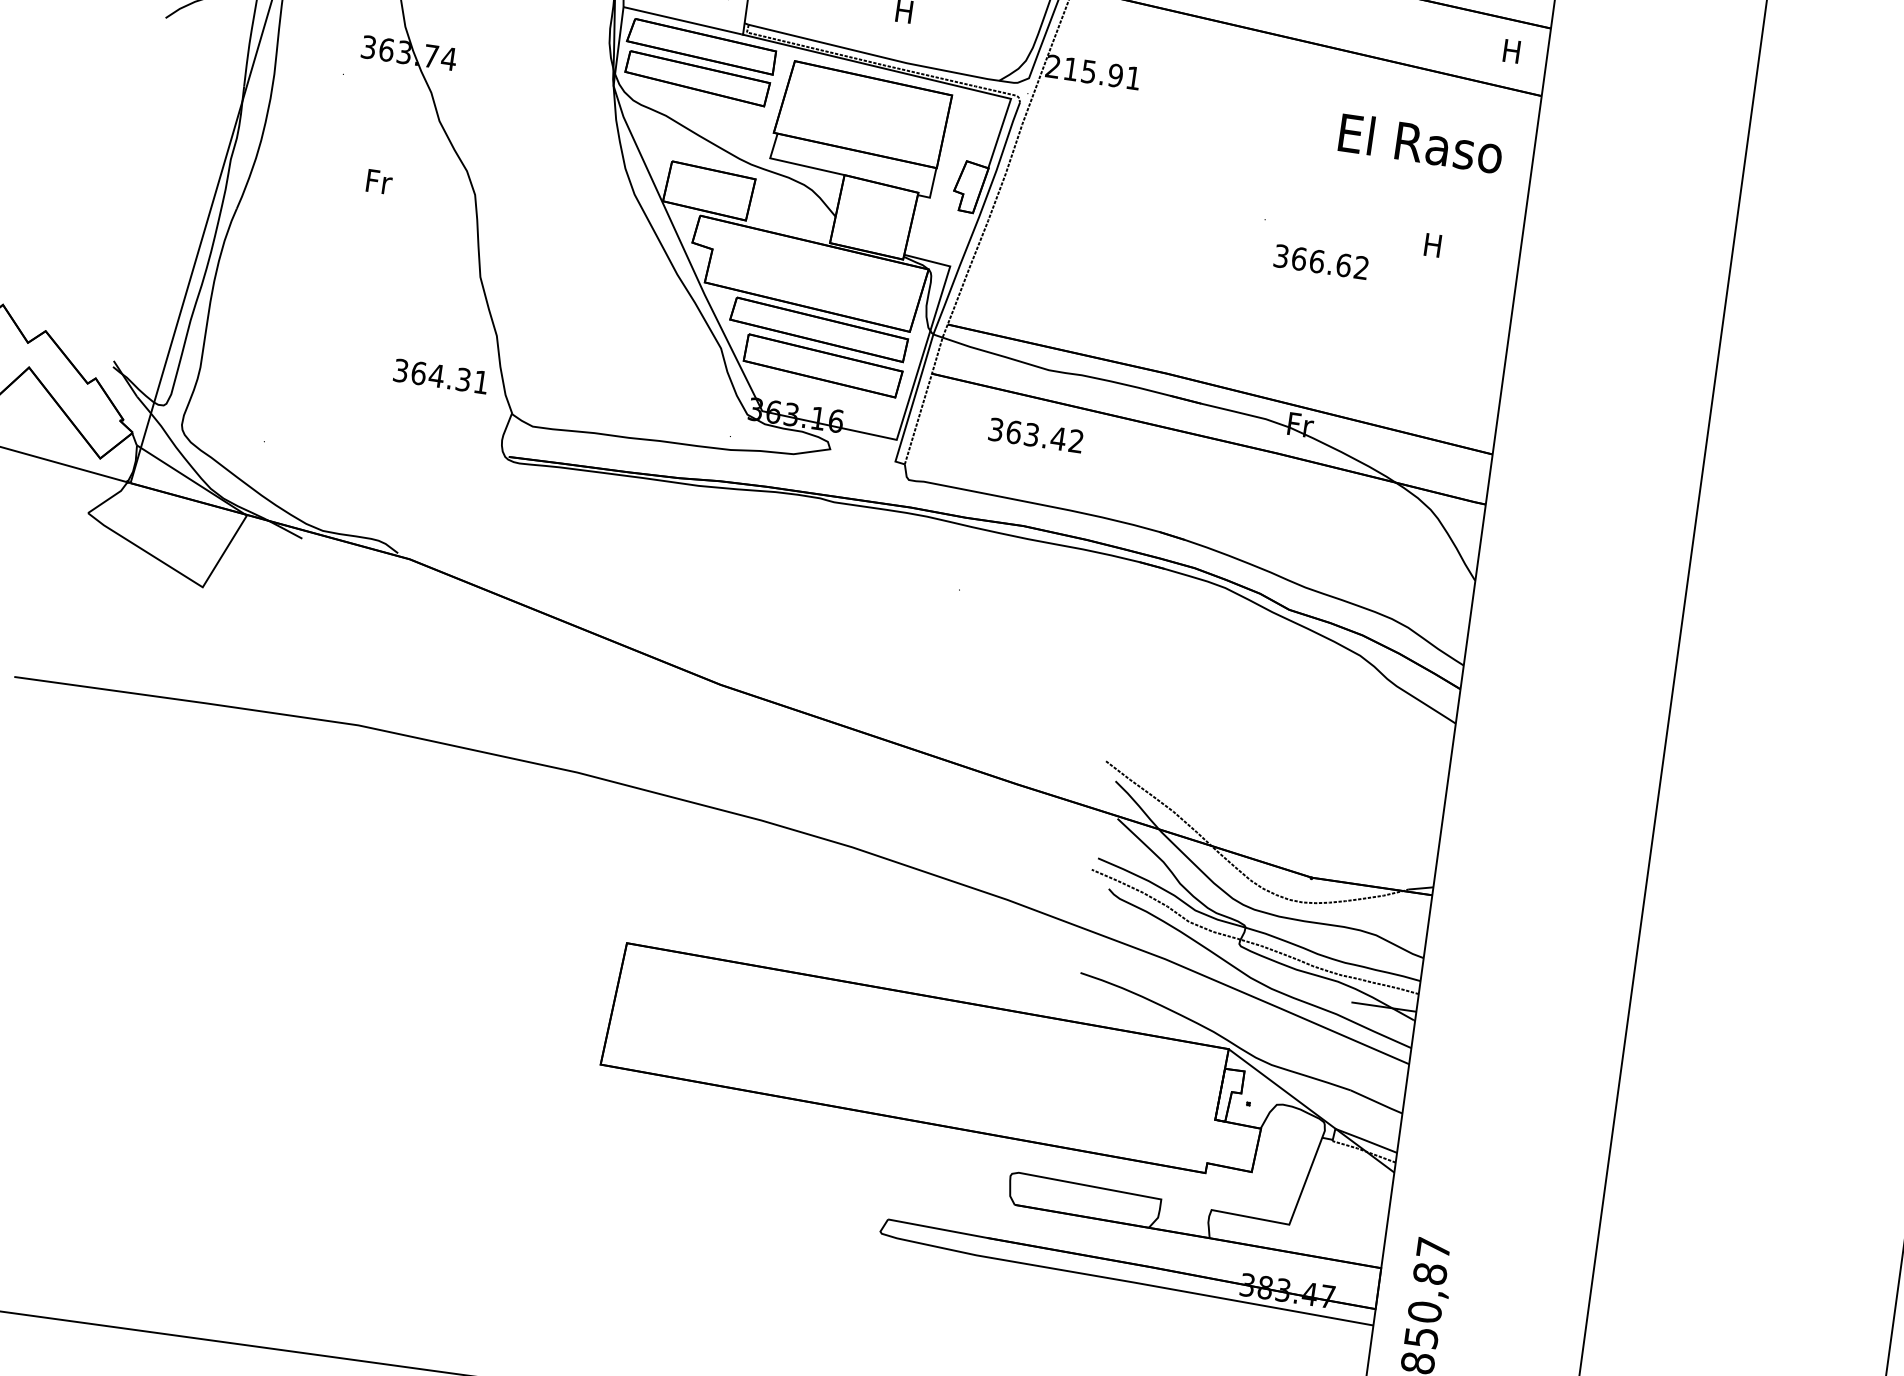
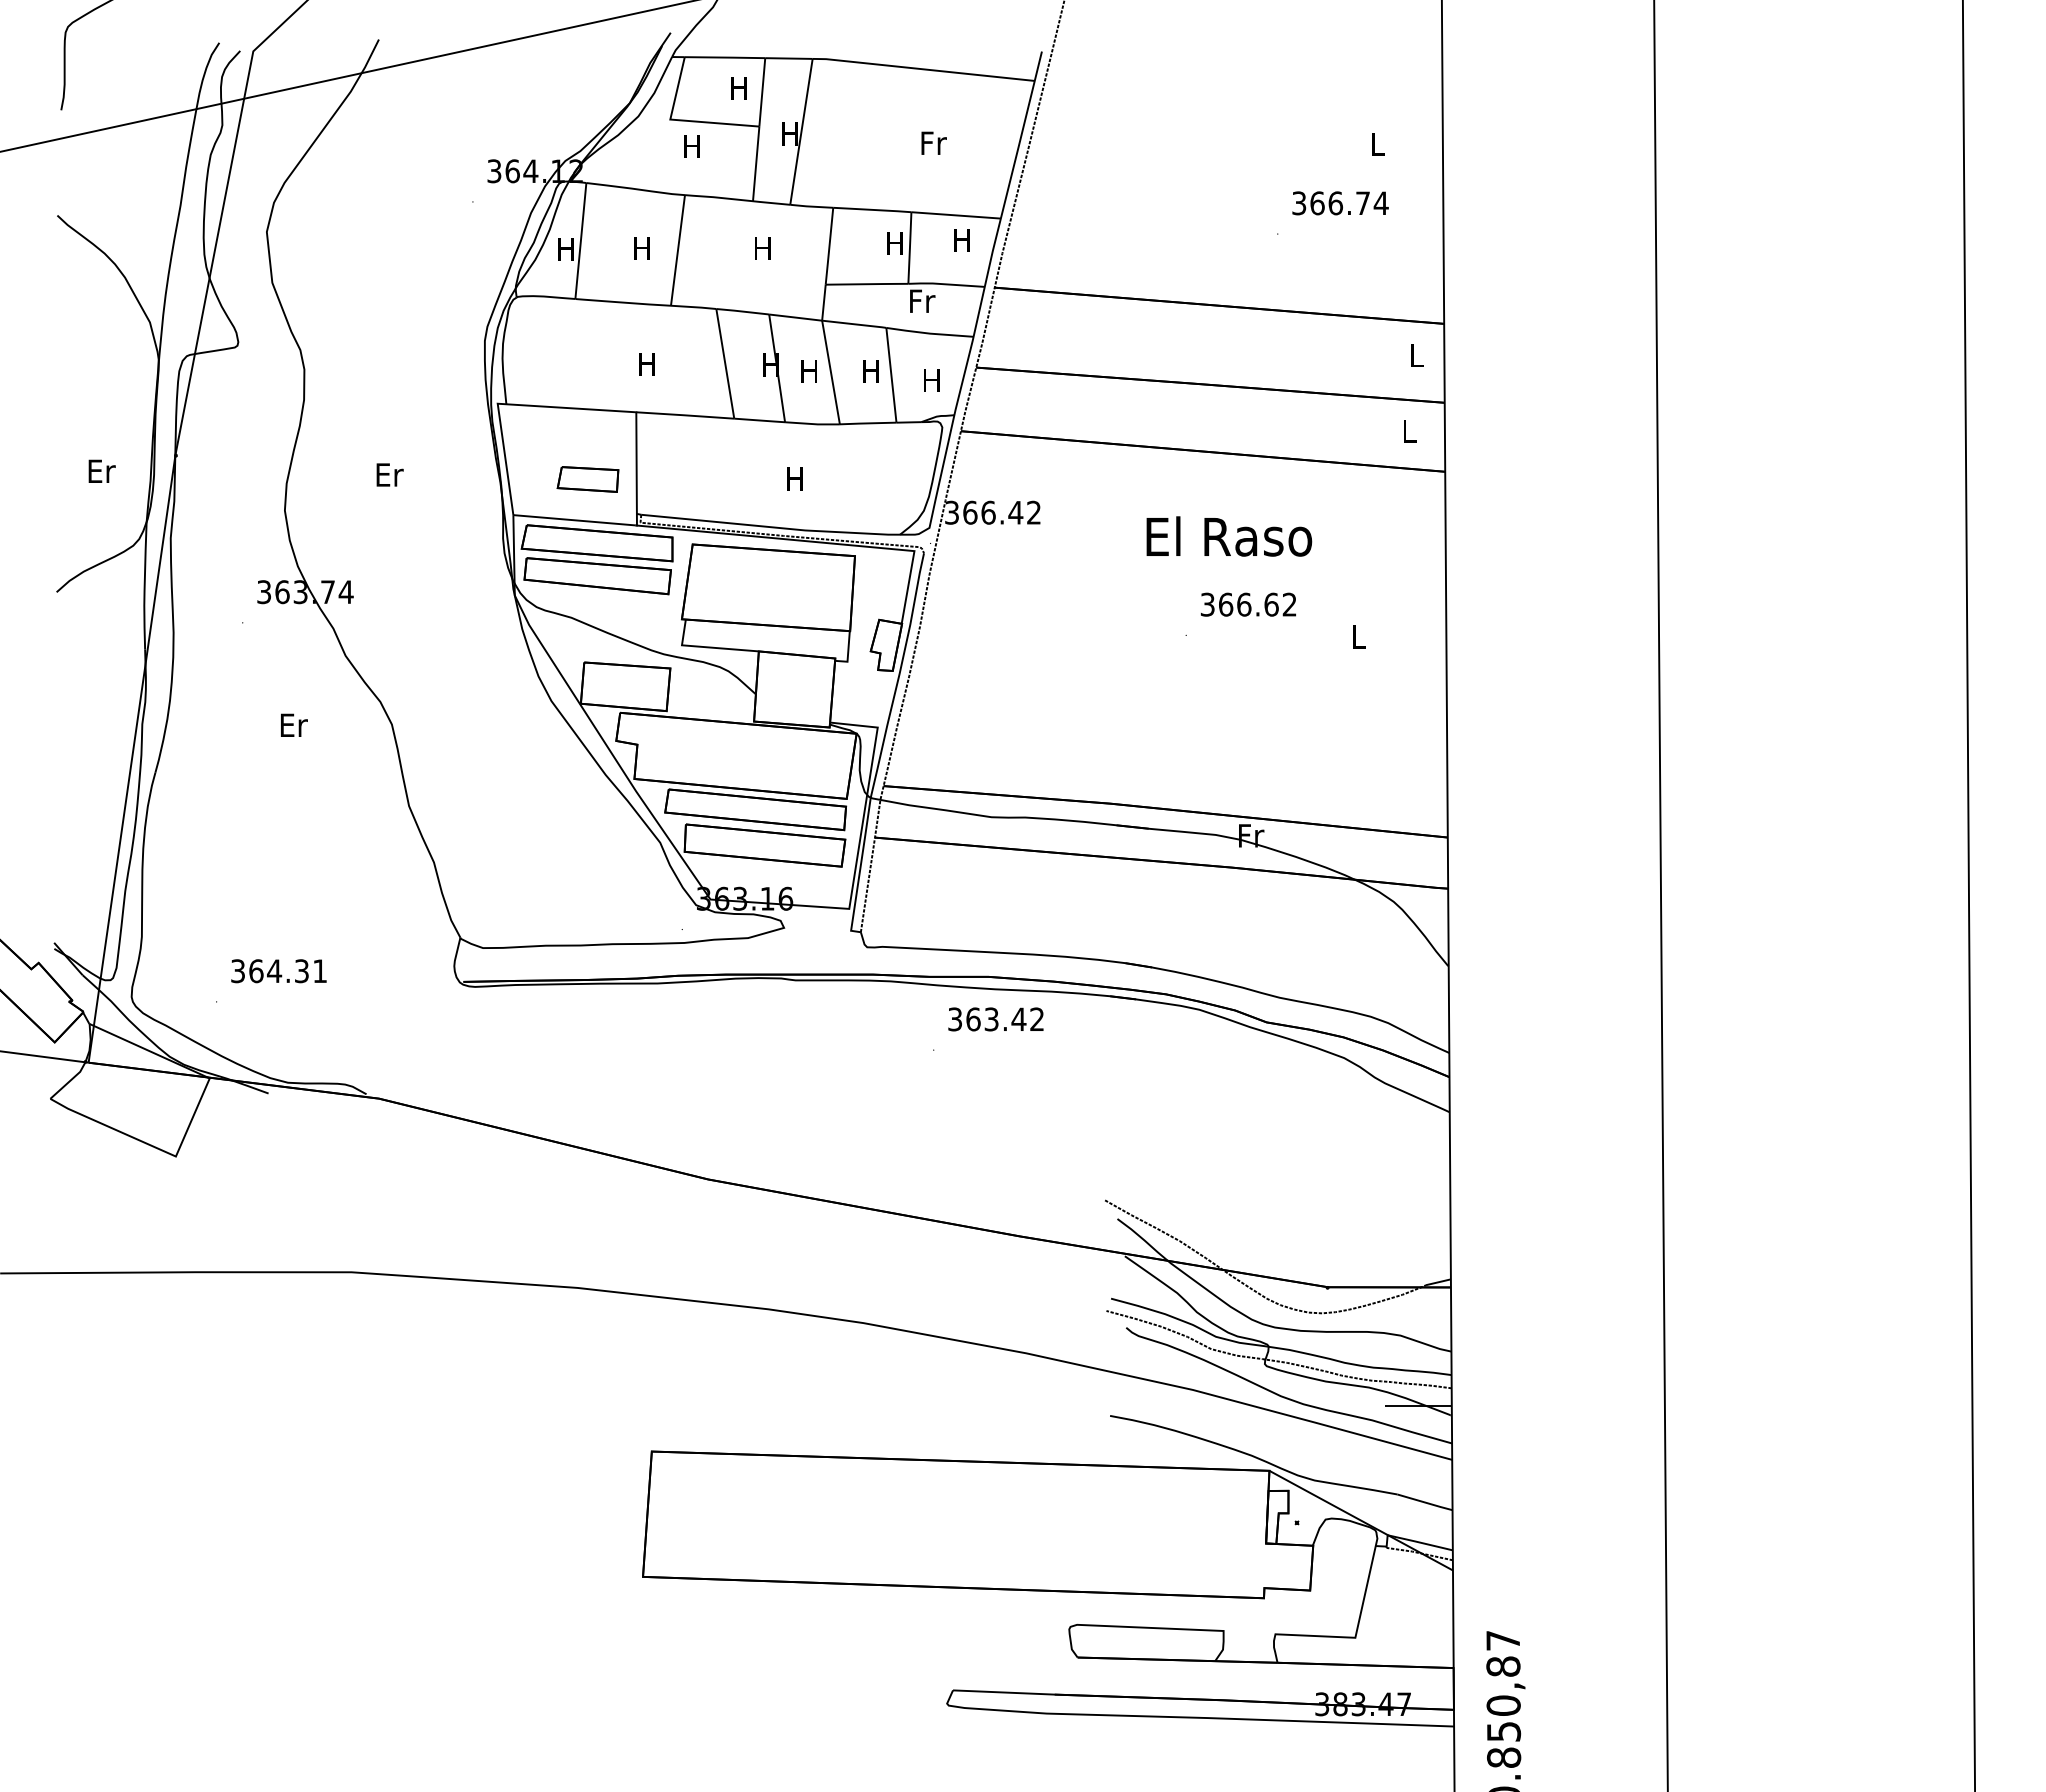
text: (1511, 51) -> (1408, 431), H -> L
text: (1092, 72) -> (992, 512), 215.91 -> 366.42
text: (1421, 143) -> (1229, 536), moved
text: (379, 181) -> (294, 724), Fr -> Er
text: (1432, 244) -> (1357, 636), H -> L
text: (1321, 261) -> (1248, 604), moved
text: (440, 376) -> (278, 971), moved
text: (1035, 435) -> (995, 1019), moved

